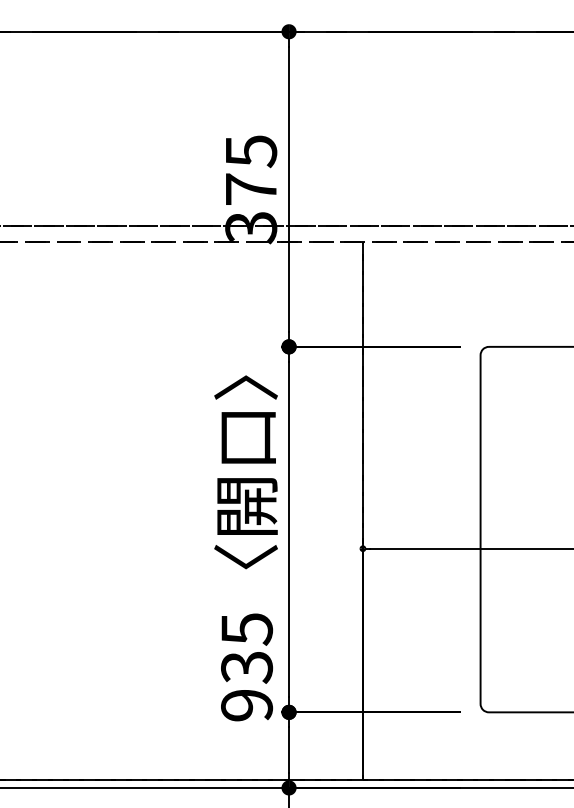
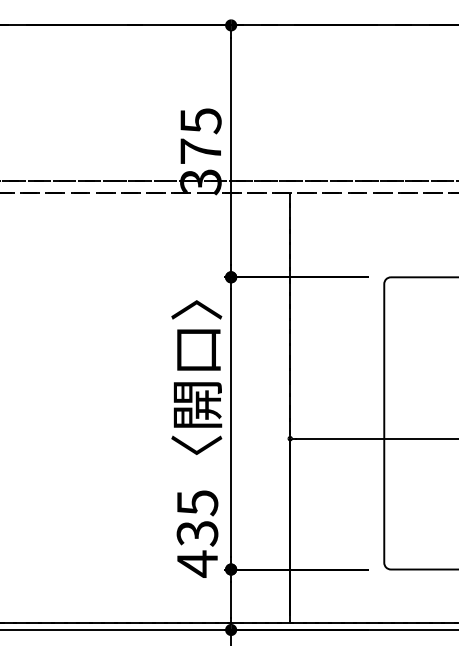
text: (246, 704) -> (197, 563), 935 -> 435

